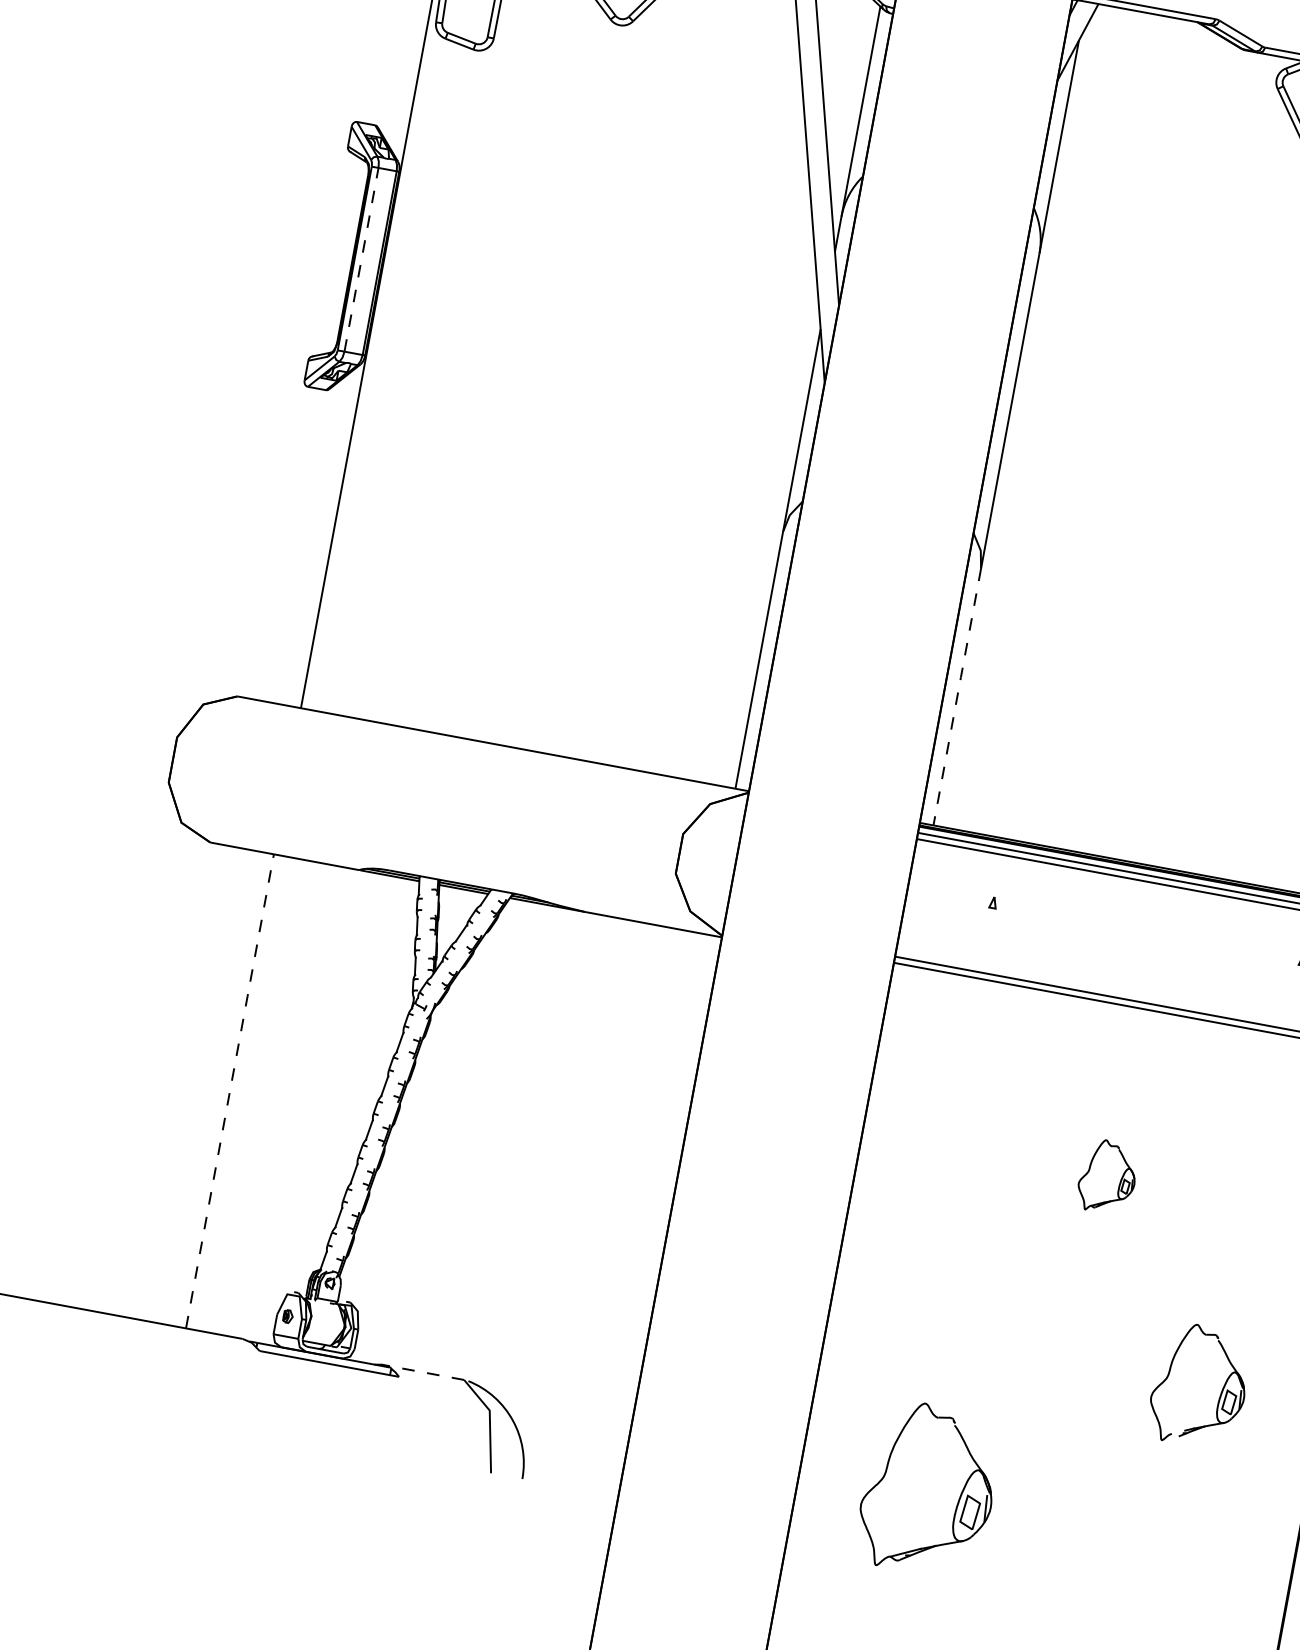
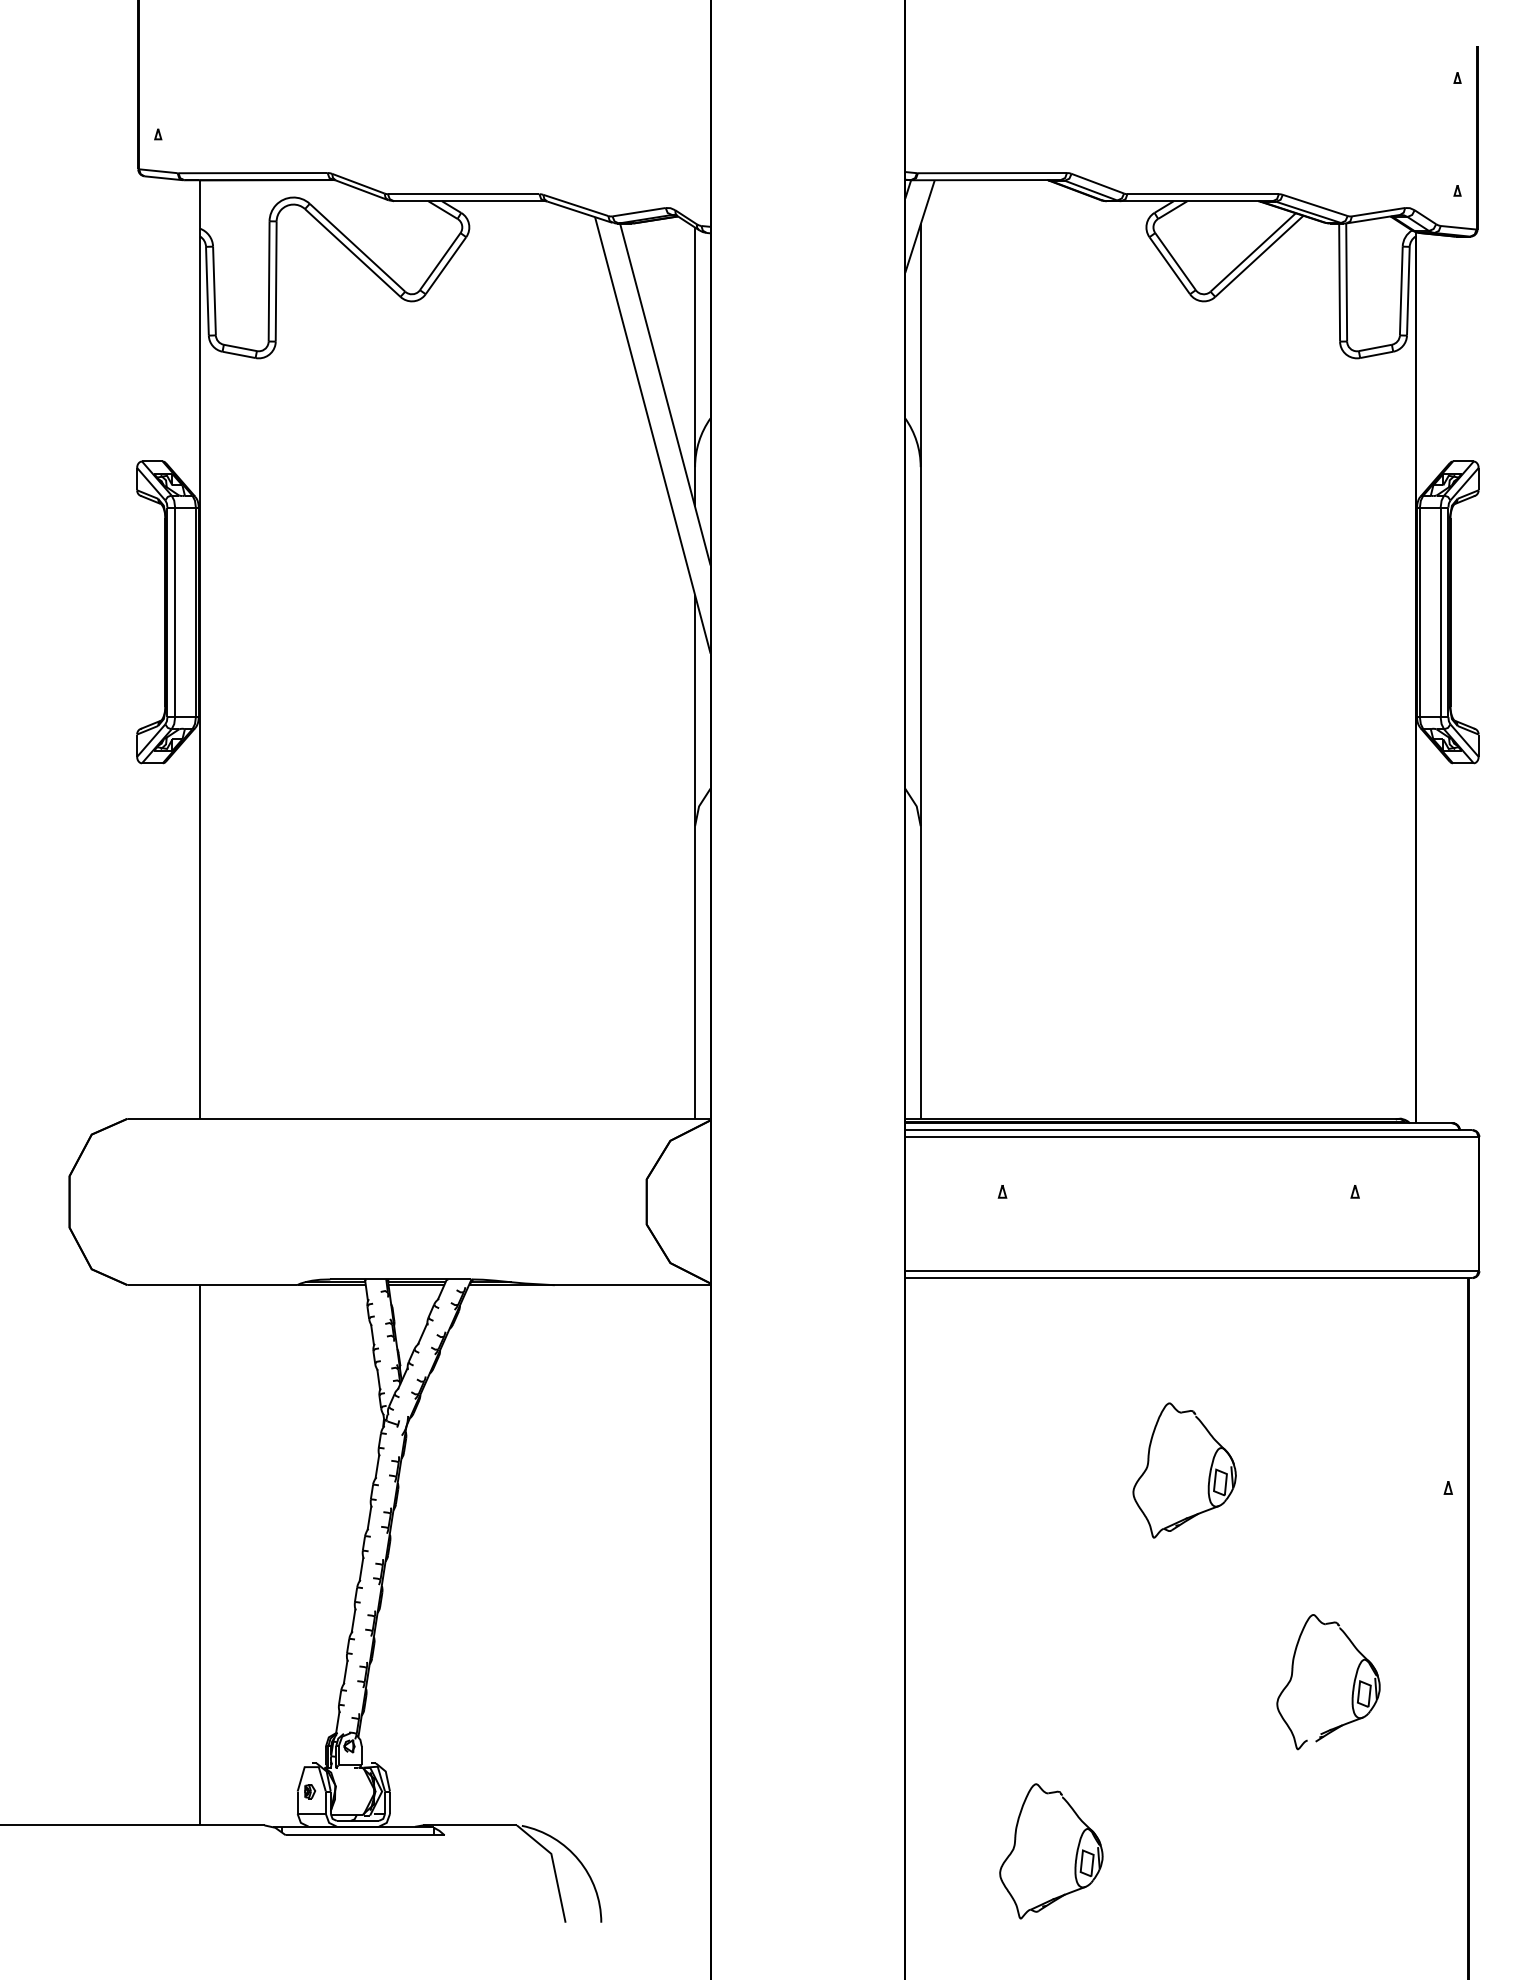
line: (361, 259) -> (175, 612), dashed -> solid
line: (957, 697) -> (920, 972), dashed -> solid
line: (230, 1090) -> (200, 1554), dashed -> solid
part: (1107, 1177) -> (1184, 1470), size x1.67
line: (423, 1372) -> (470, 1825), dashed -> solid
part: (929, 1489) -> (1051, 1851), size x0.71

